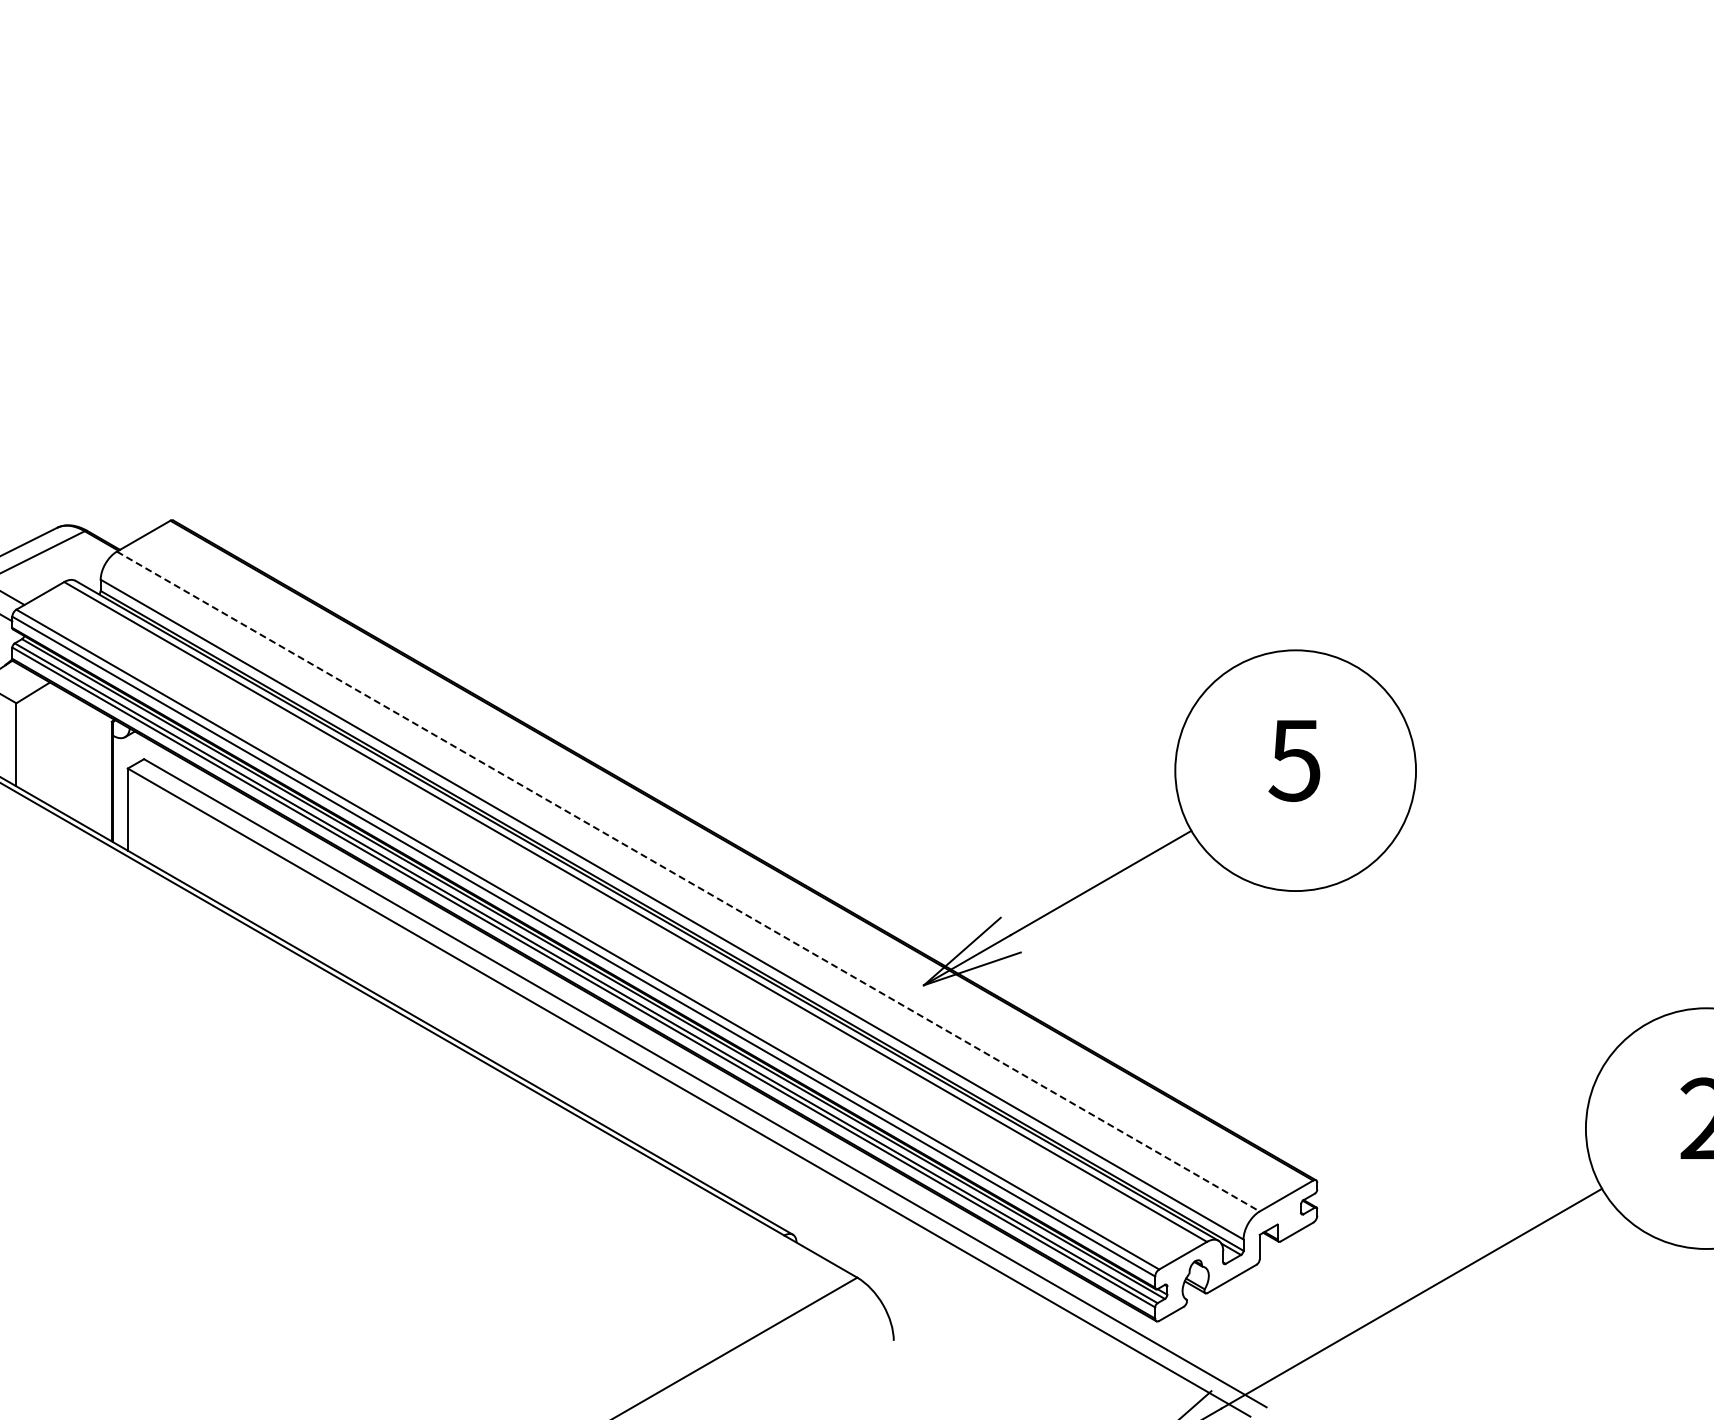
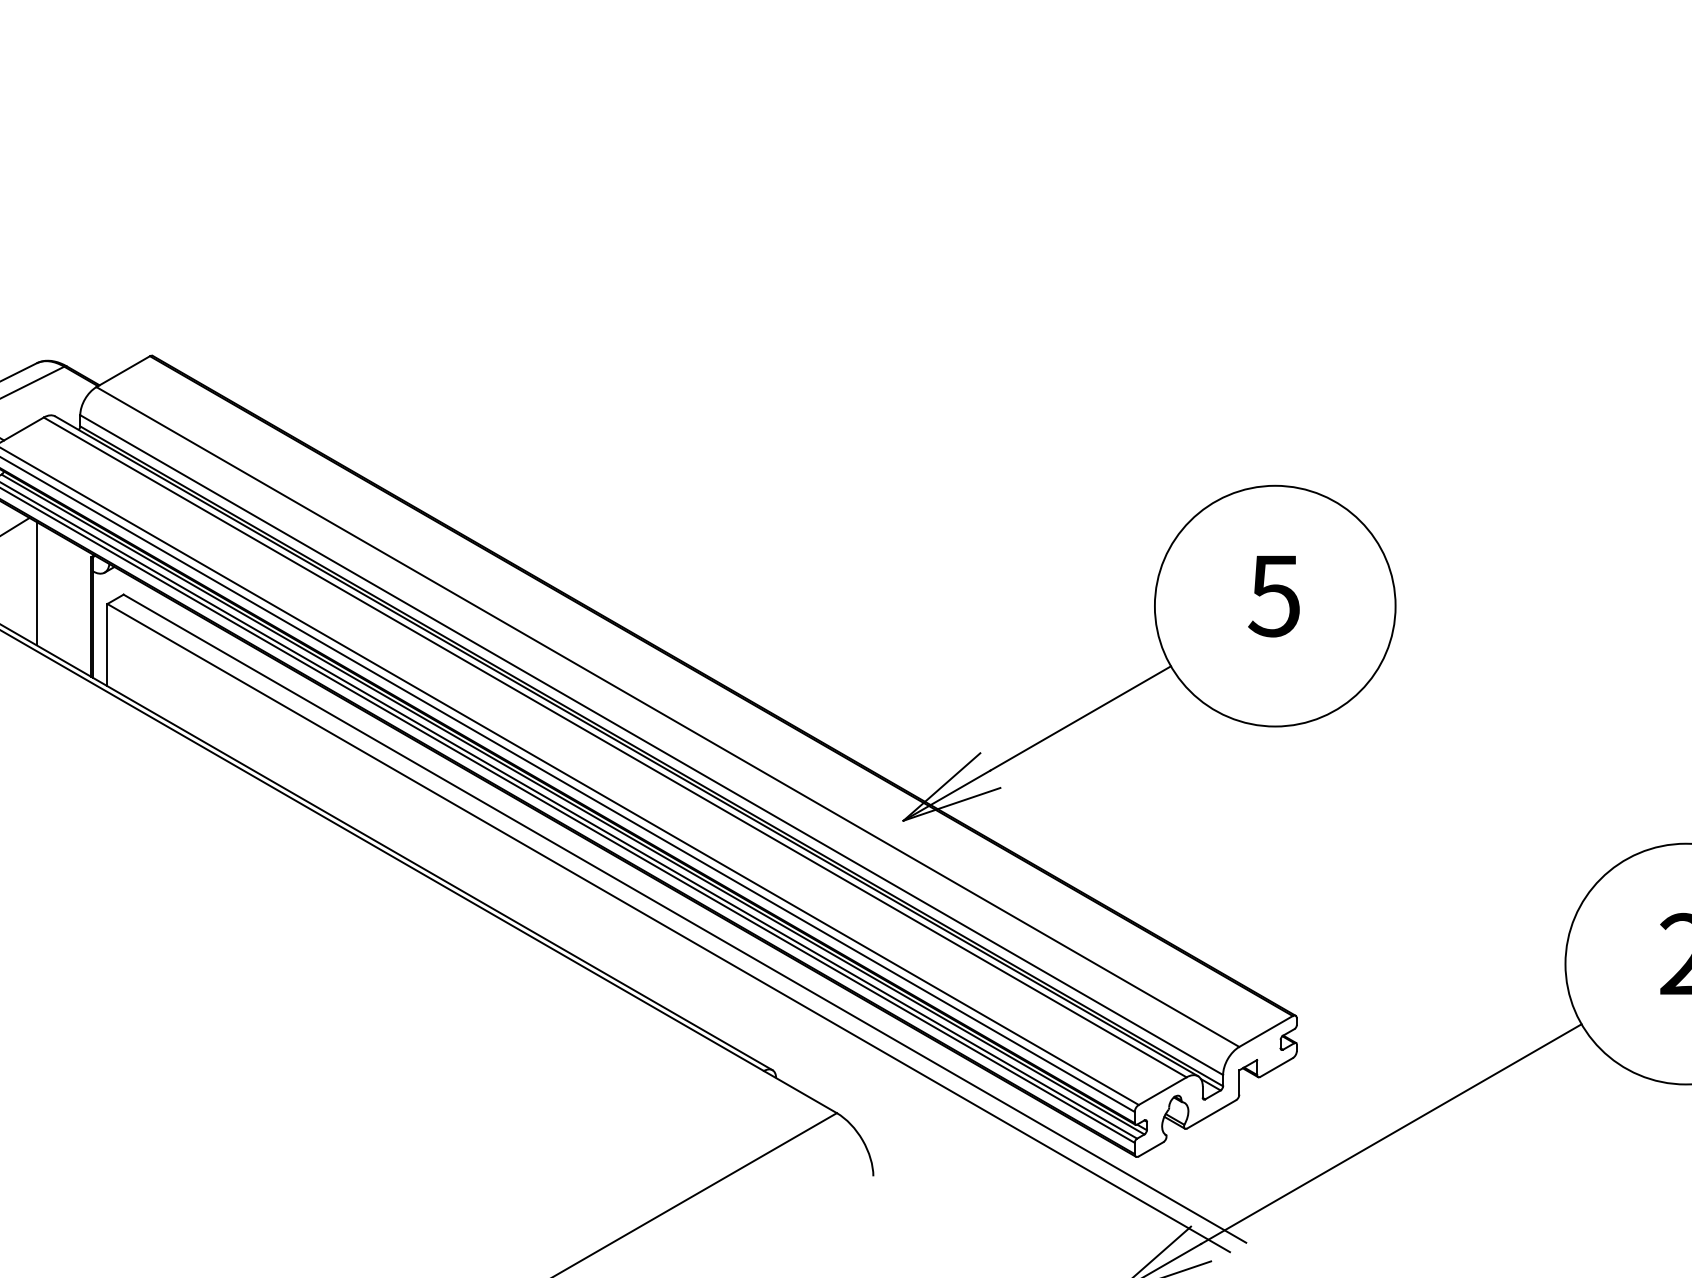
line: (56, 747) -> (36, 582), added
line: (688, 881) -> (668, 716), dashed -> solid

